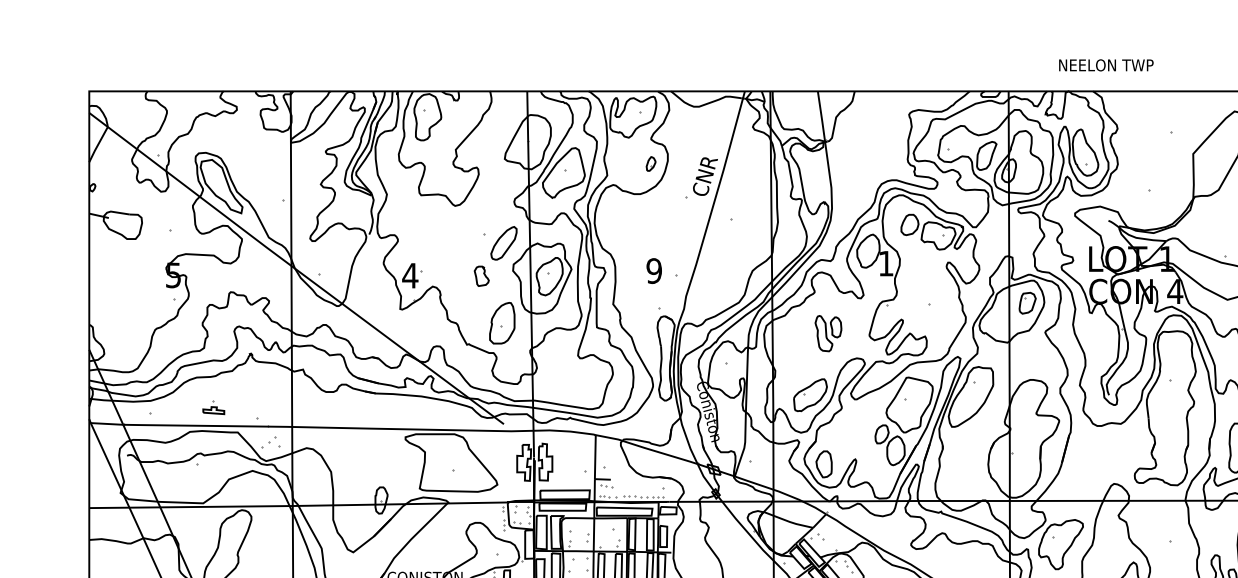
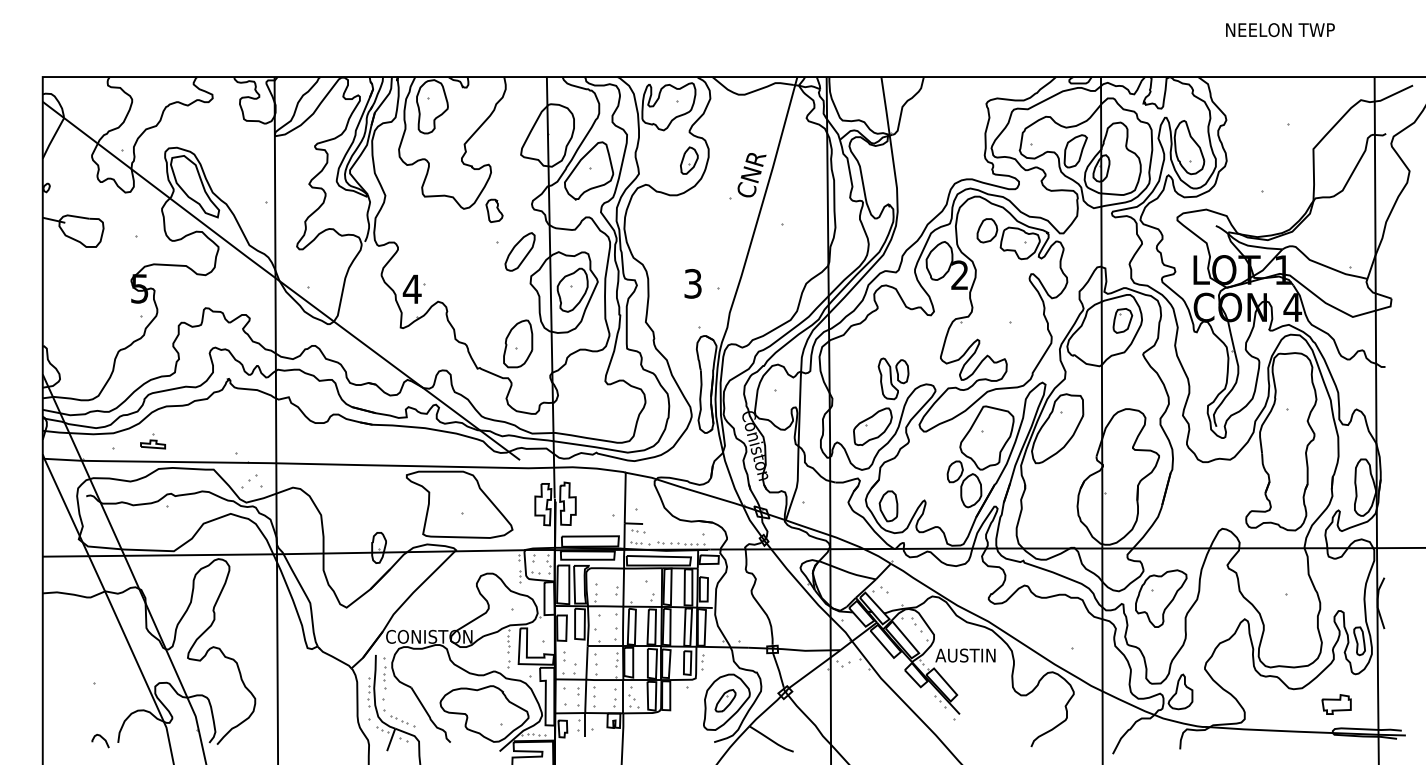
text: (1106, 65) -> (1280, 30), moved
part: (651, 163) -> (689, 160), size x1.67
text: (885, 262) -> (959, 274), 1 -> 2
text: (653, 270) -> (692, 283), 9 -> 3
part: (481, 275) -> (494, 210), moved
part: (828, 333) -> (893, 378), moved
part: (213, 408) -> (152, 441), moved

